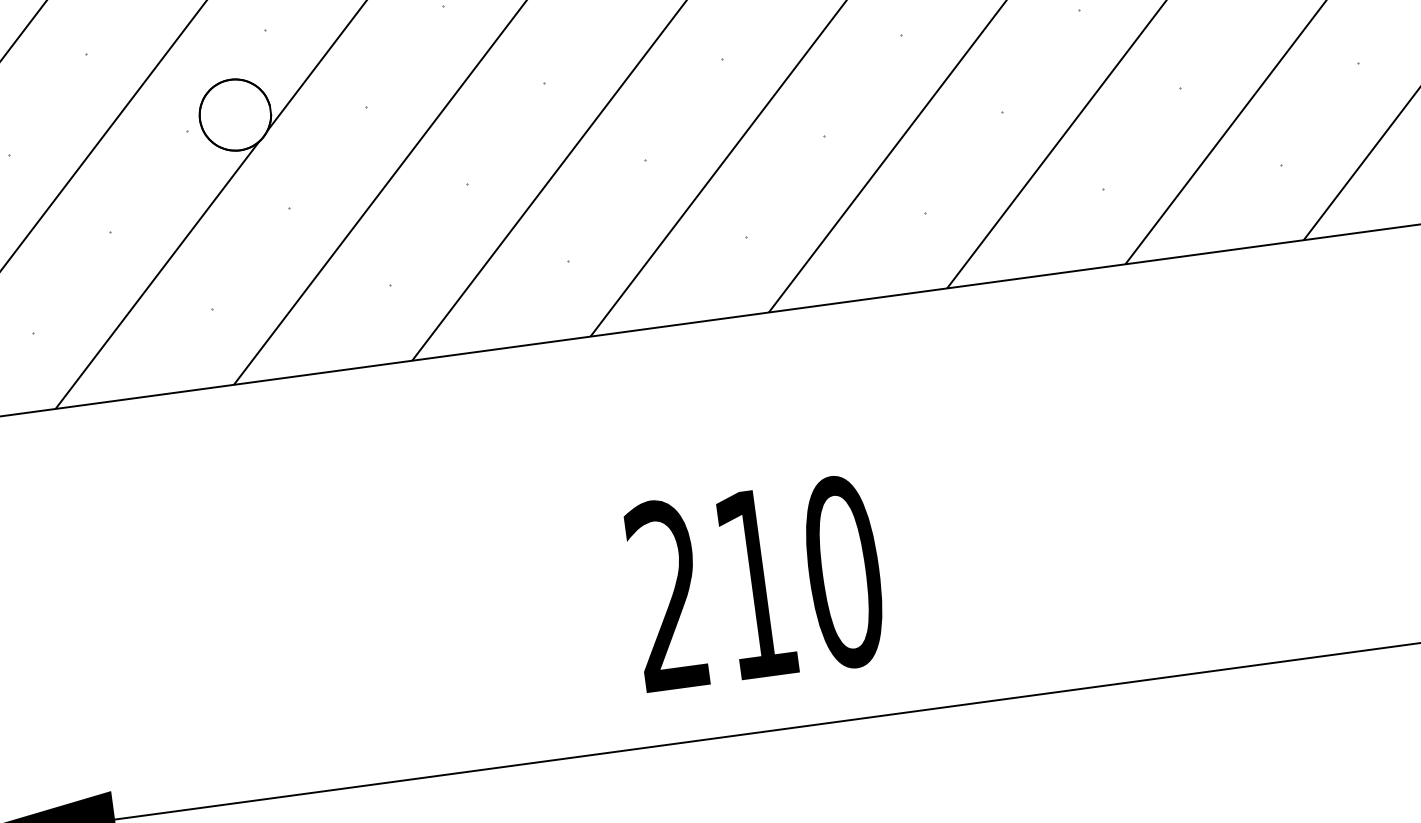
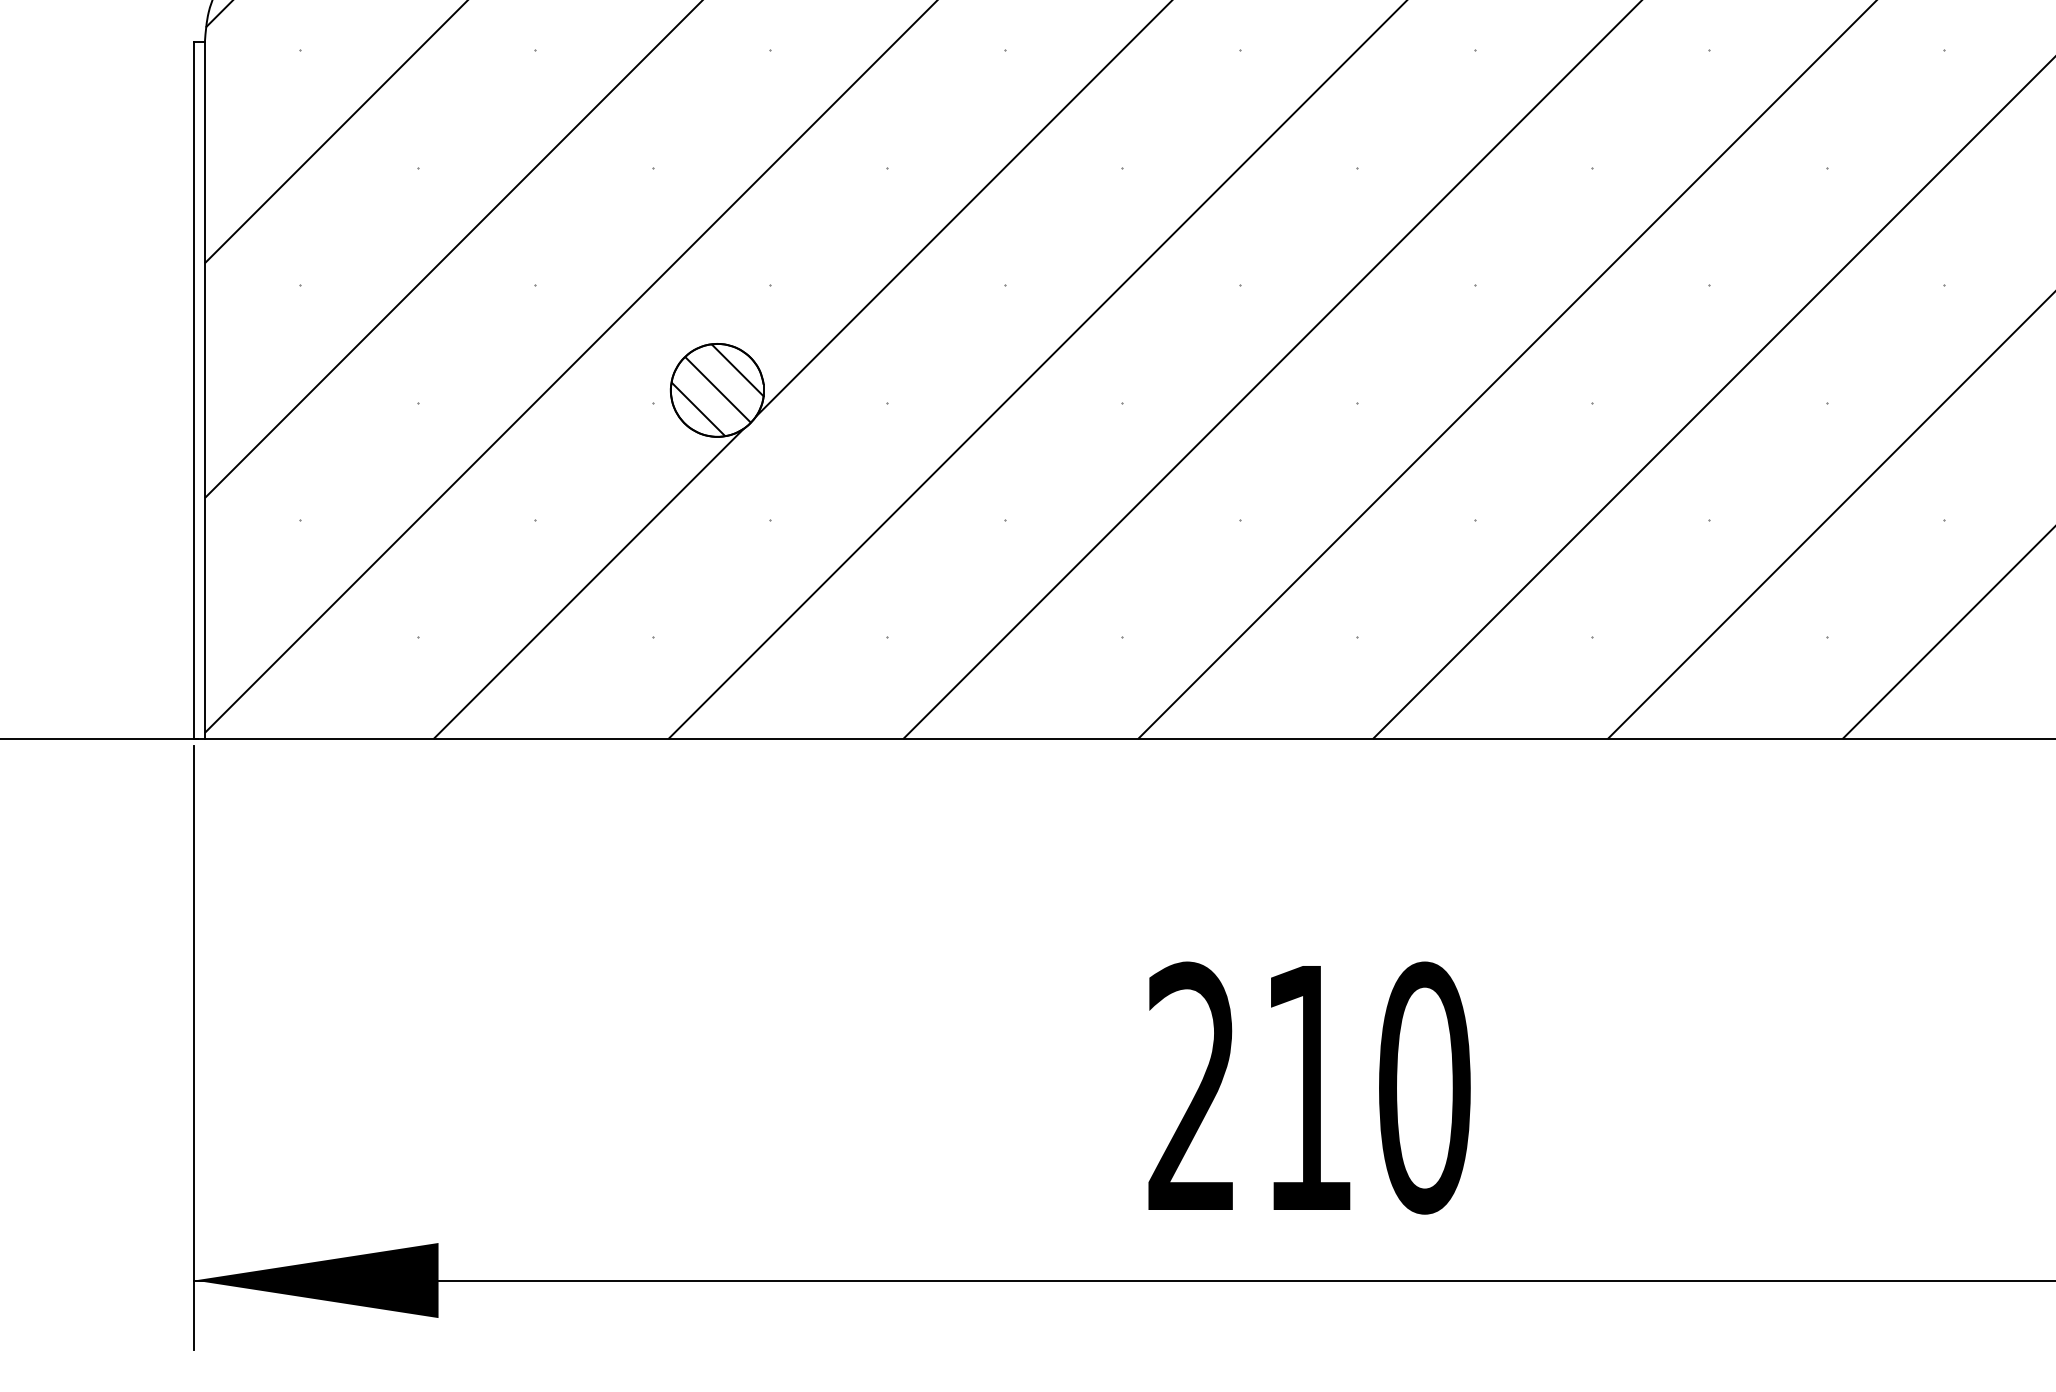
hatch: (235, 115) -> (717, 390), added

